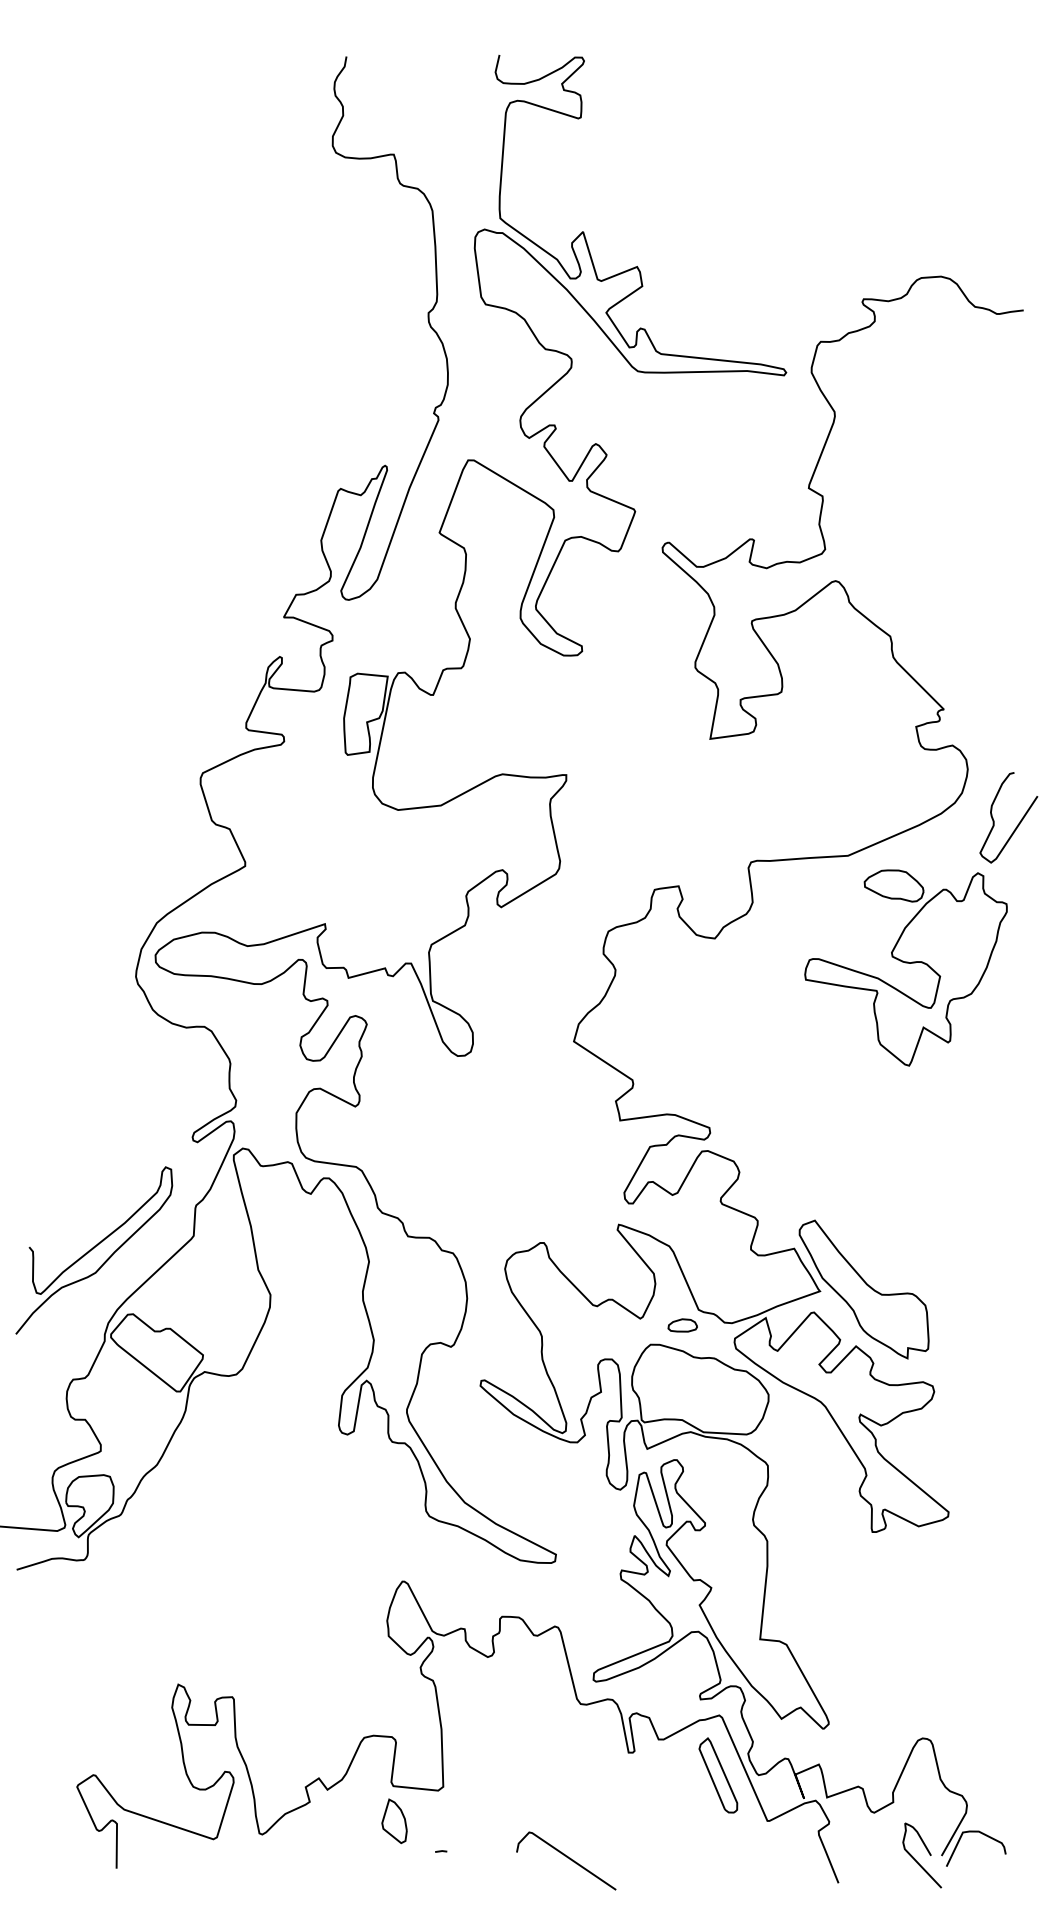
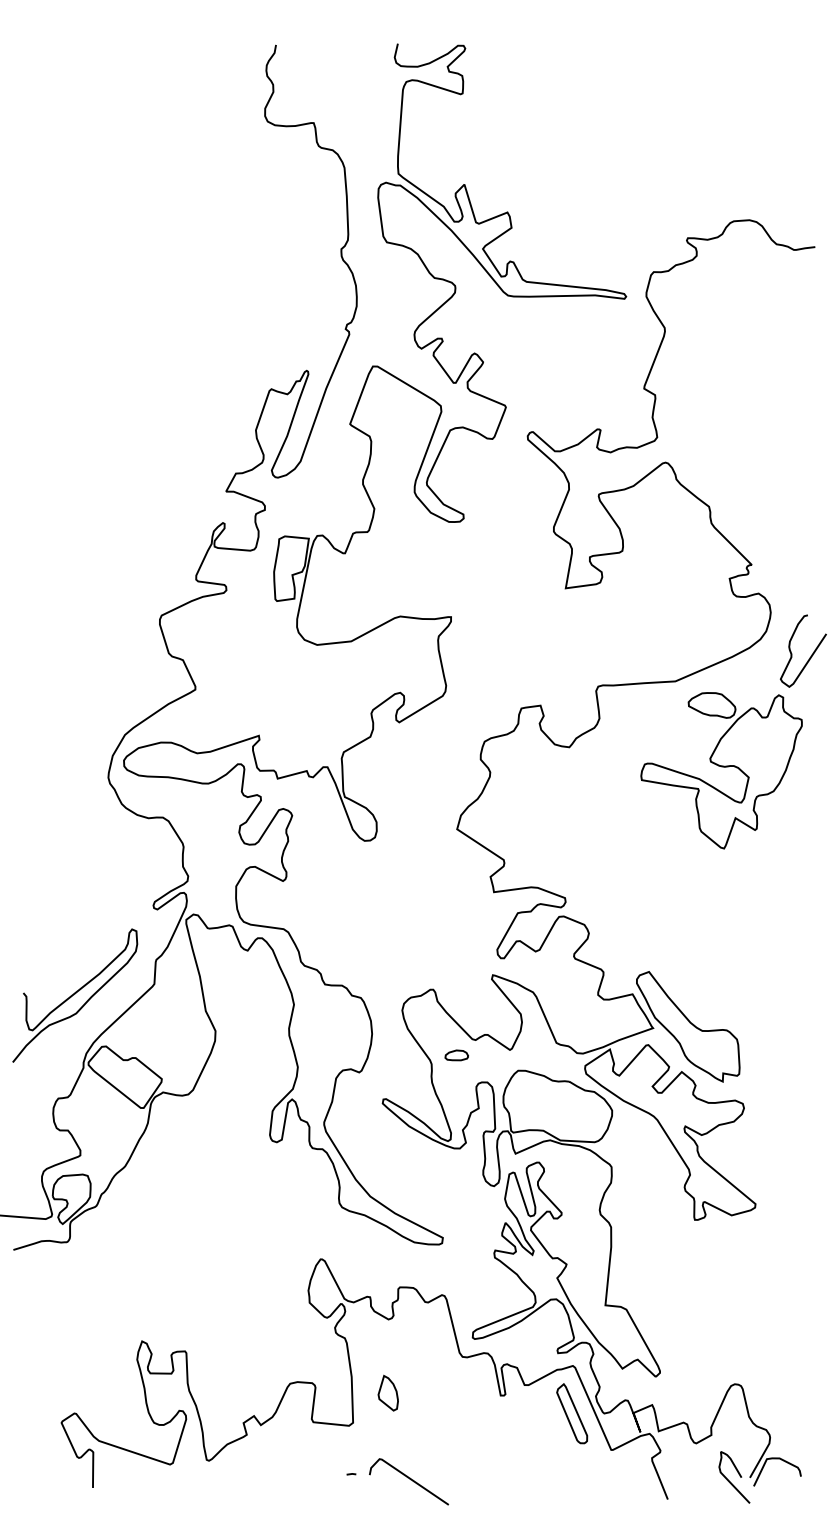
part: (682, 1325) -> (456, 1055), moved
part: (393, 1820) -> (387, 1392), moved
line: (566, 1858) -> (409, 1479), moved

